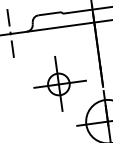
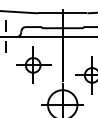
part: (59, 83) -> (33, 64), moved

